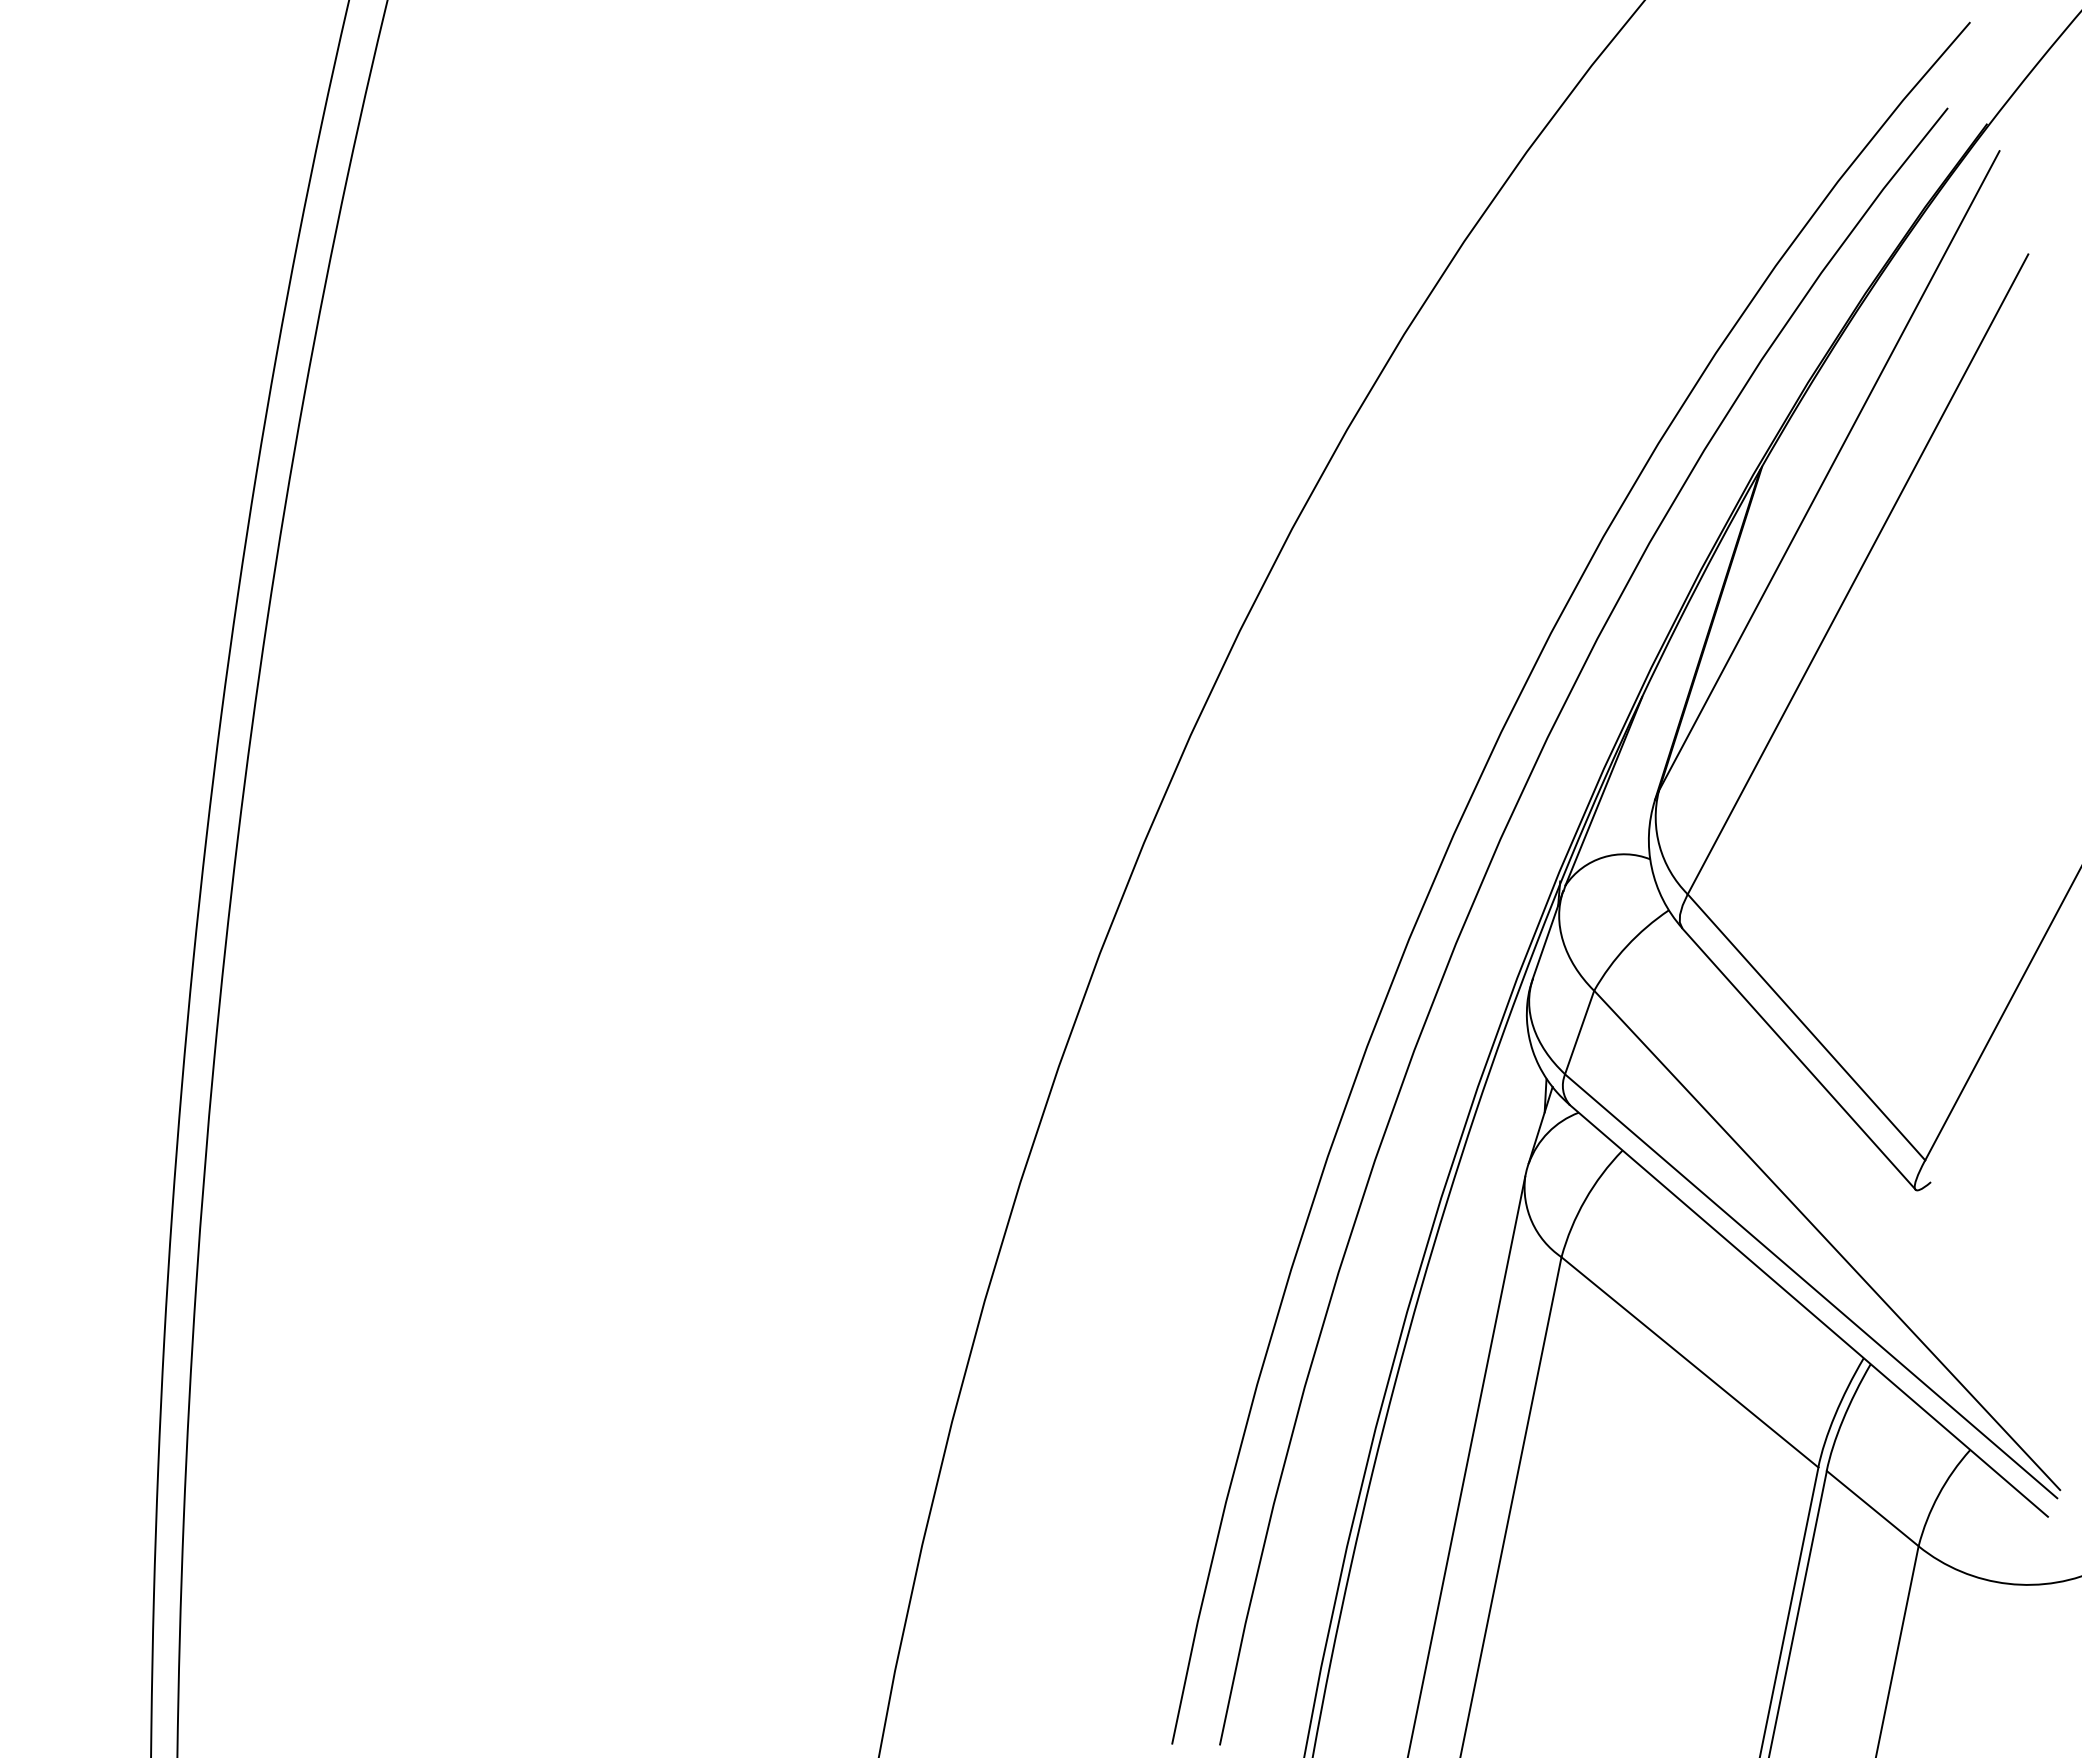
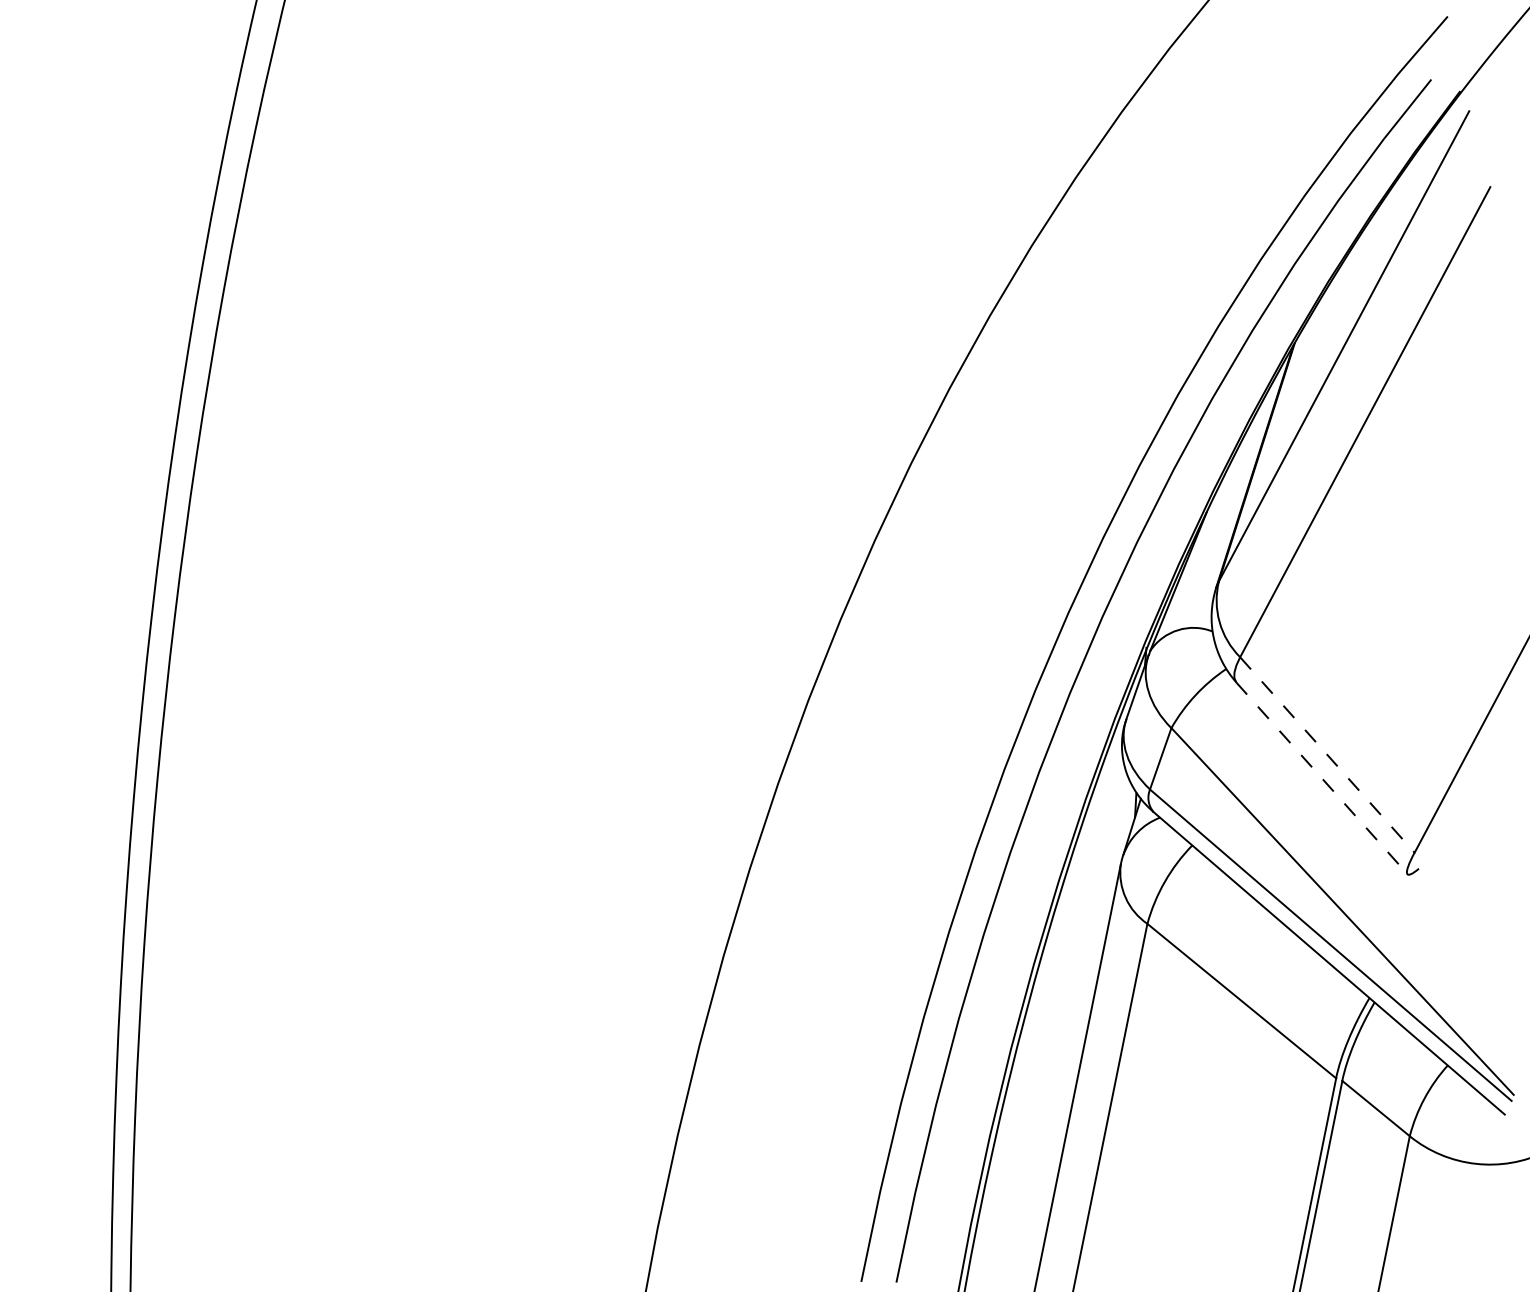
line: (1806, 1027) -> (1327, 755), solid -> dashed
line: (1798, 1059) -> (1321, 778), solid -> dashed

